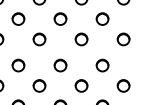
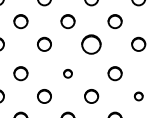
circle: (81, 38) -> (91, 43), size x1.4
circle: (60, 65) -> (67, 73), size x0.6
circle: (123, 85) -> (138, 96), size x0.6

